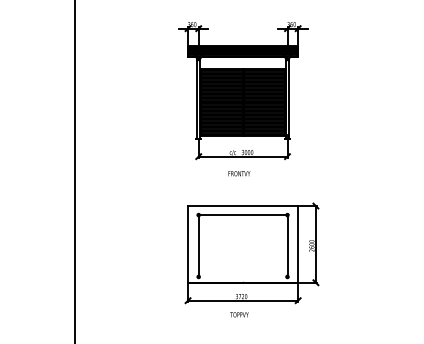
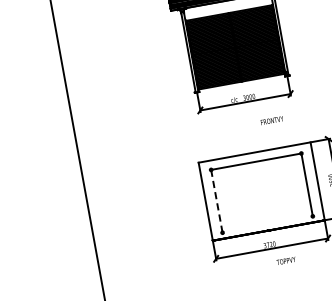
text: (239, 173) -> (272, 120), moved
line: (198, 246) -> (216, 201), solid -> dashed
text: (239, 314) -> (286, 260), moved

